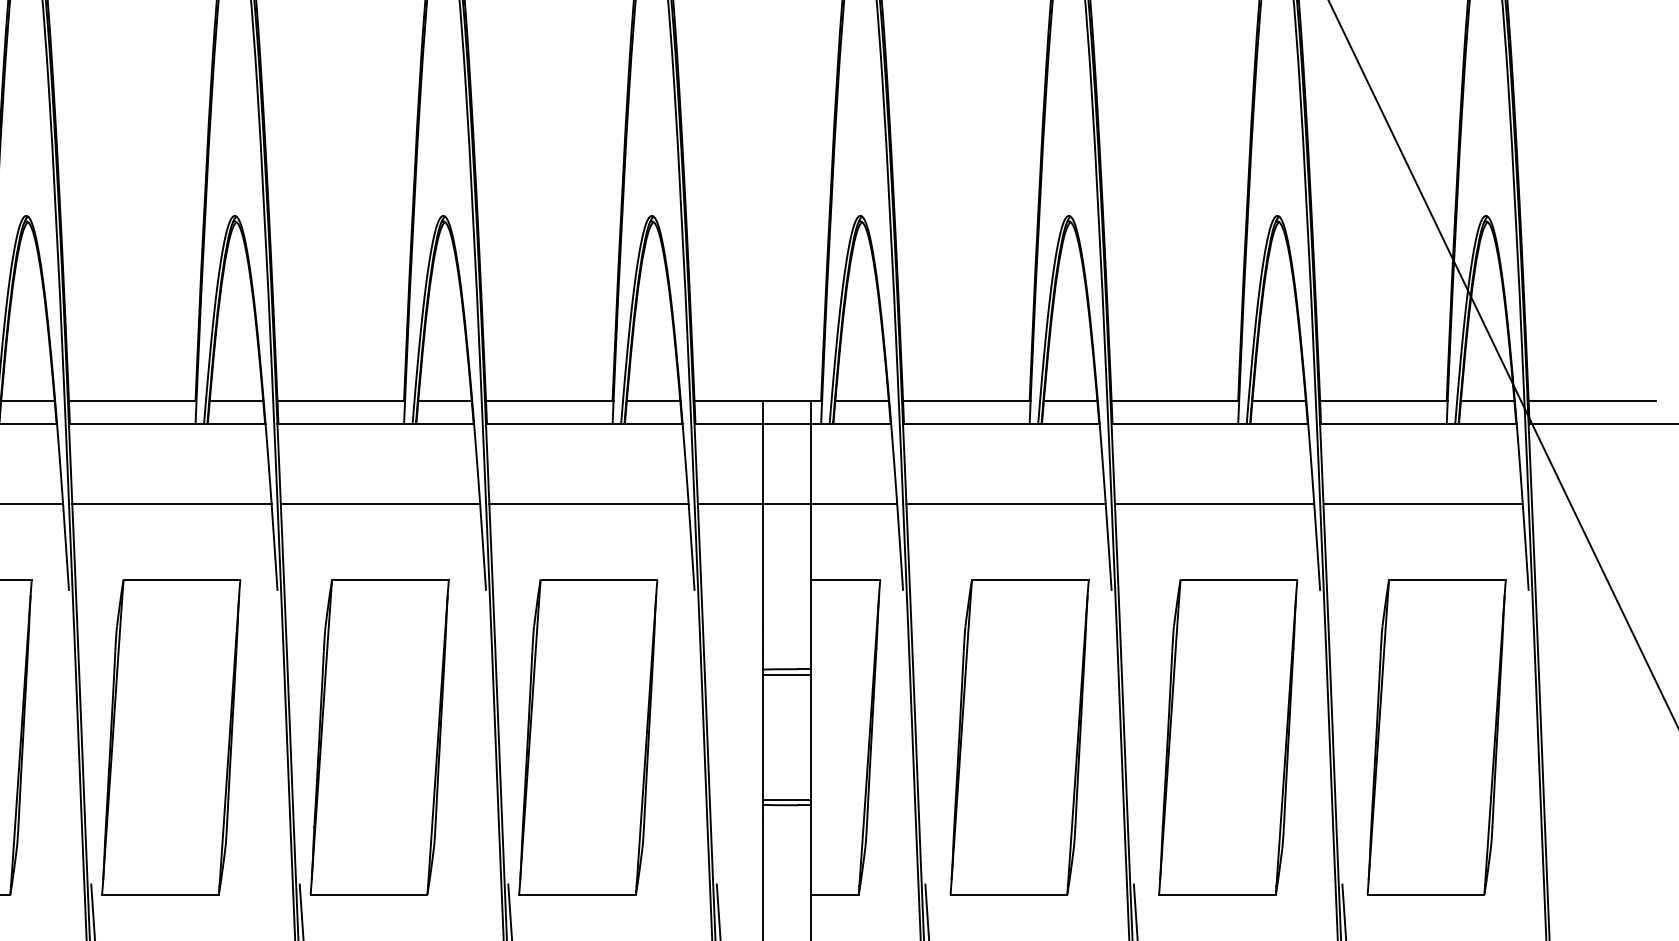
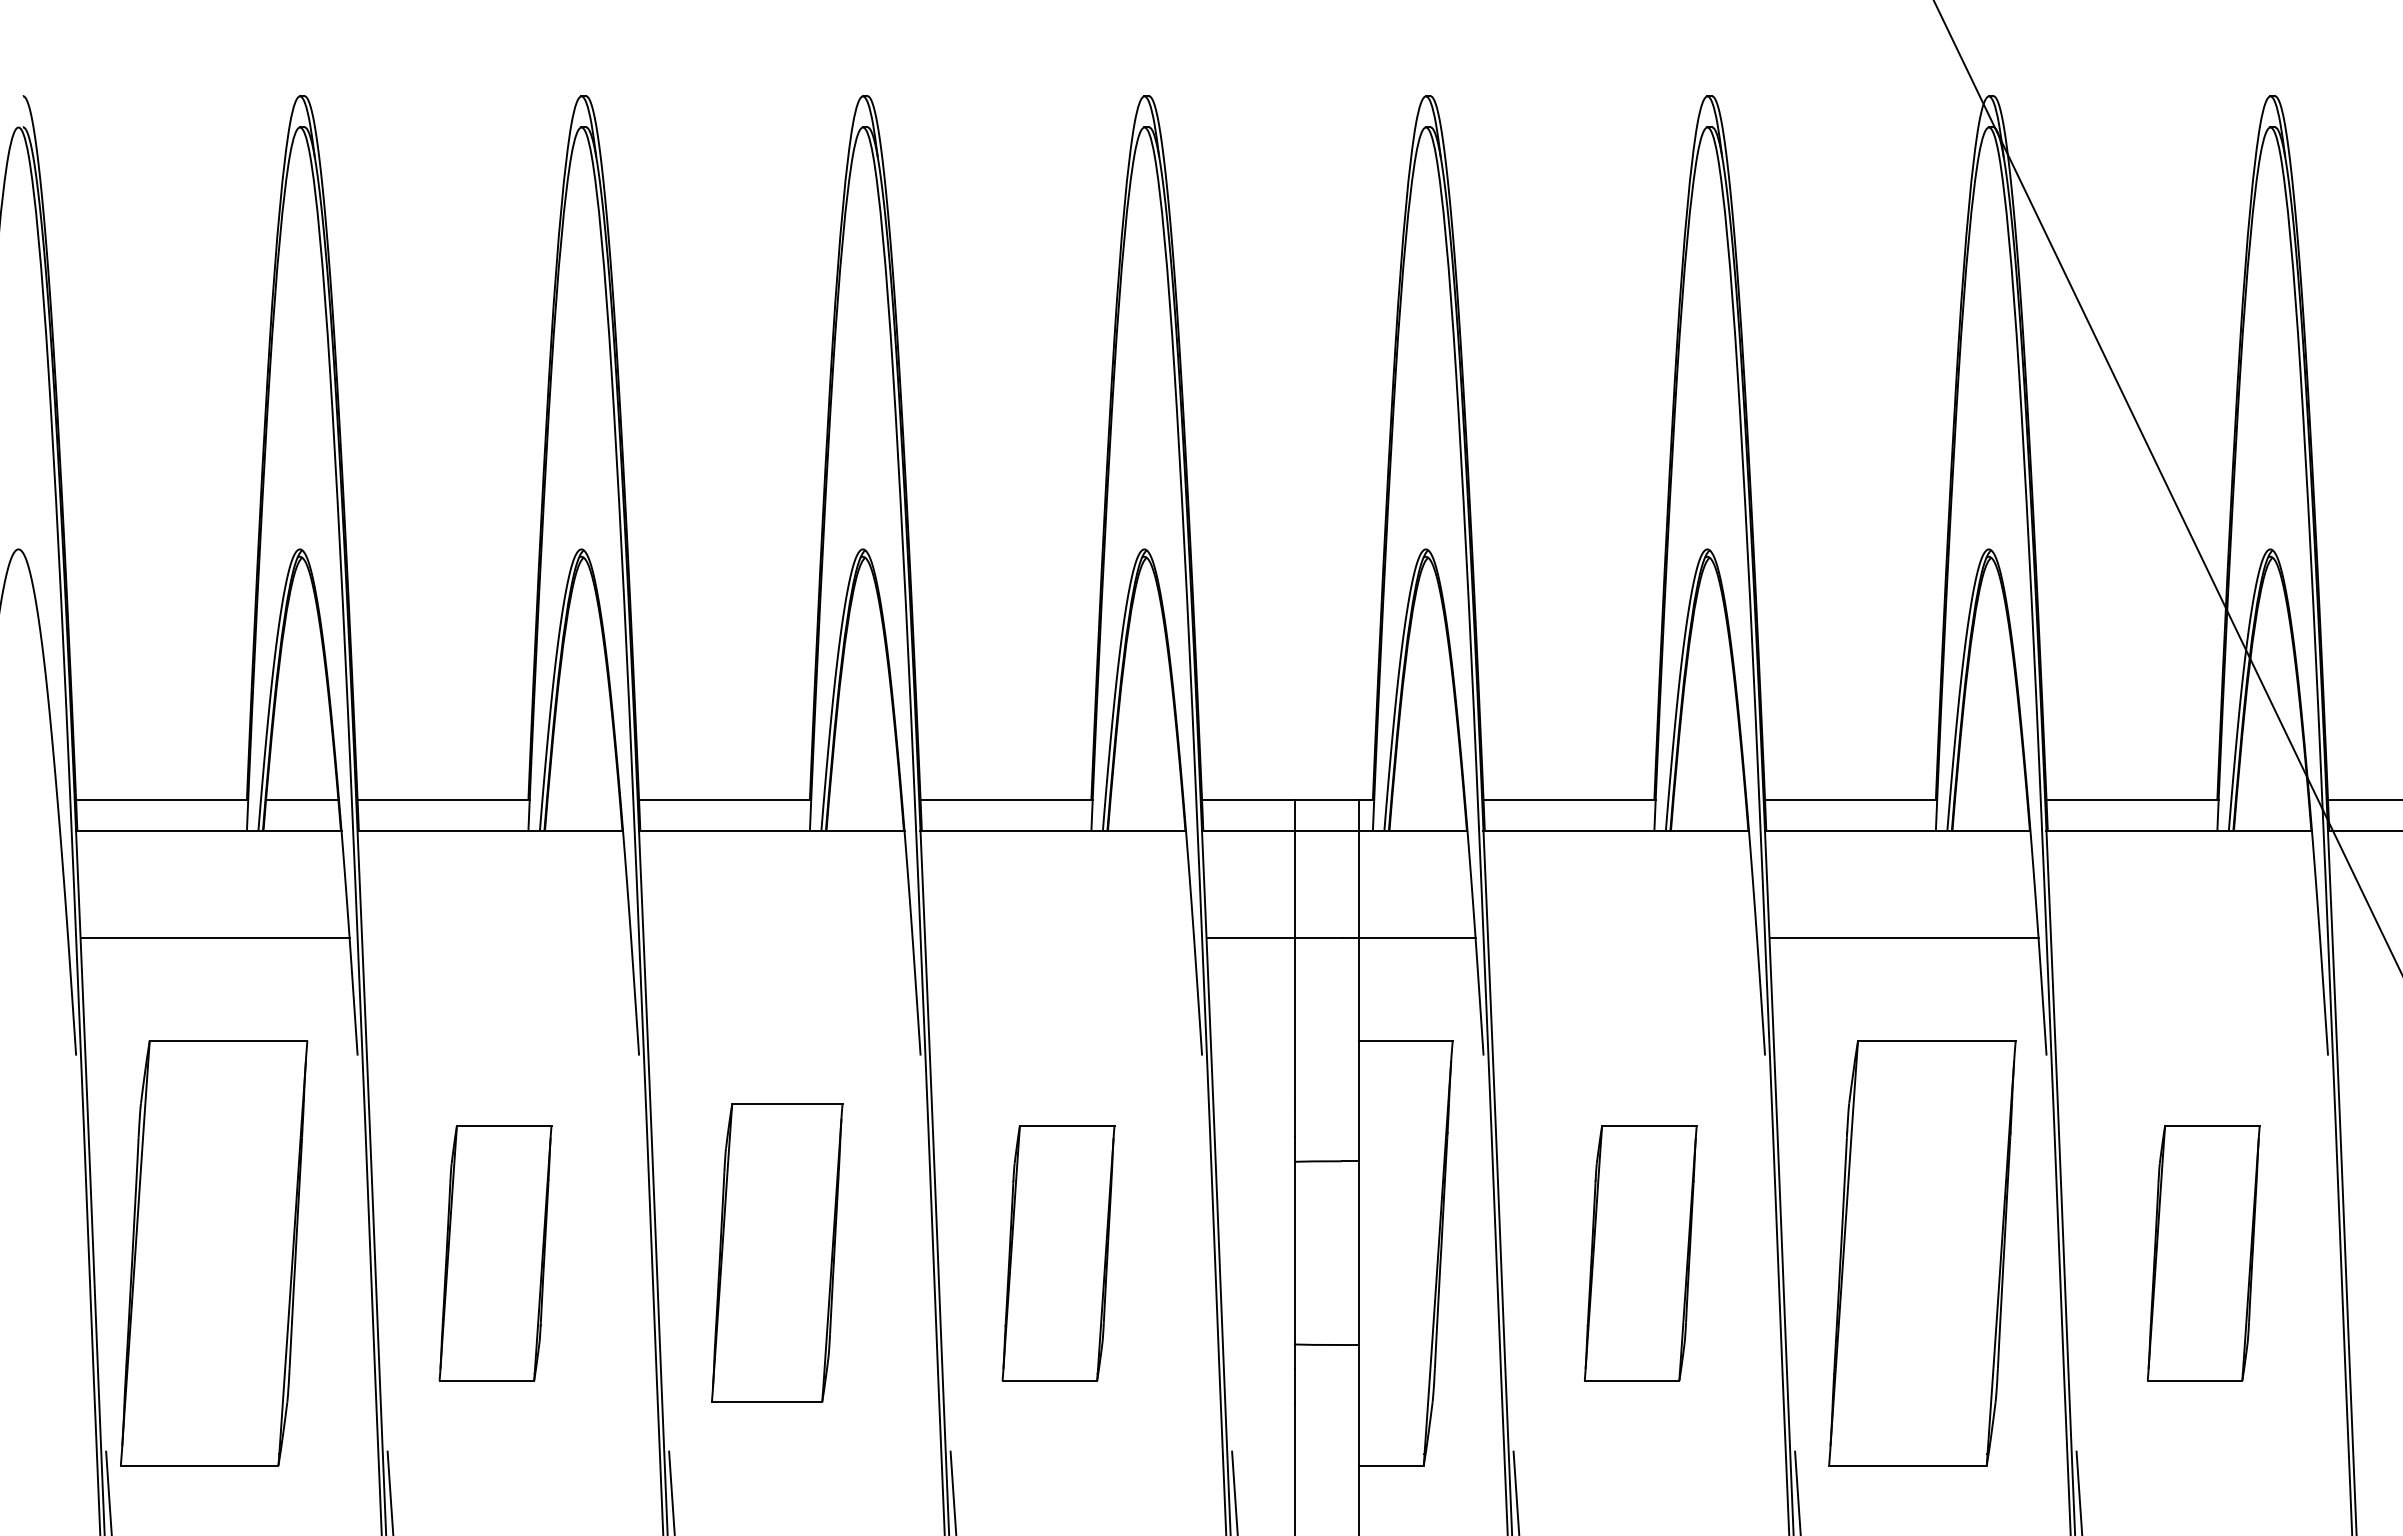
line: (236, 401) -> (583, 799), removed
line: (445, 401) -> (865, 799), removed
line: (653, 401) -> (1146, 799), removed
line: (862, 401) -> (1428, 799), removed
line: (1070, 401) -> (1709, 799), removed
line: (1279, 401) -> (1991, 799), removed
line: (1487, 401) -> (2272, 799), removed
line: (171, 503) -> (496, 937), removed
line: (380, 503) -> (777, 937), removed
line: (588, 503) -> (1059, 937), removed
line: (1006, 503) -> (1622, 937), removed
line: (1423, 503) -> (2185, 937), removed
line: (787, 674) -> (1327, 1168), removed
part: (171, 737) -> (495, 1253), size x0.6
part: (380, 737) -> (777, 1253), size x0.7
part: (588, 737) -> (1058, 1253), size x0.6
part: (1019, 737) -> (1640, 1253), size x0.6
part: (1436, 737) -> (2203, 1253), size x0.6
line: (787, 799) -> (1327, 1337), removed

